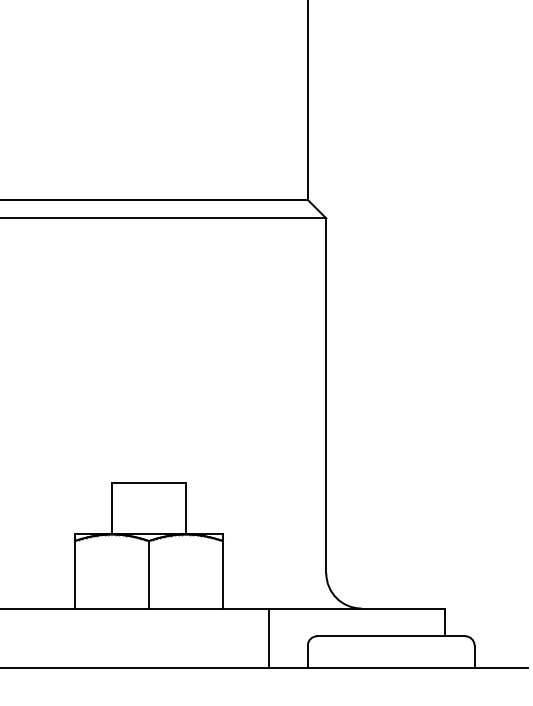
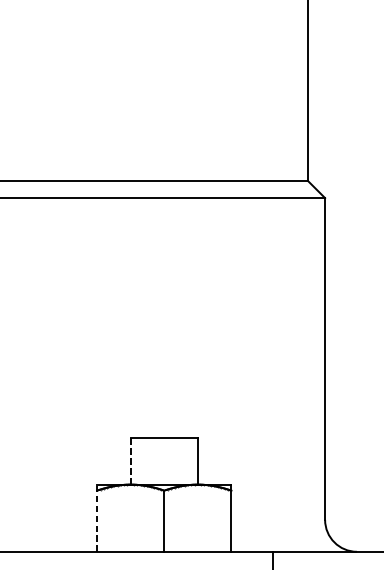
line: (111, 508) -> (130, 461), solid -> dashed
line: (74, 570) -> (96, 517), solid -> dashed

